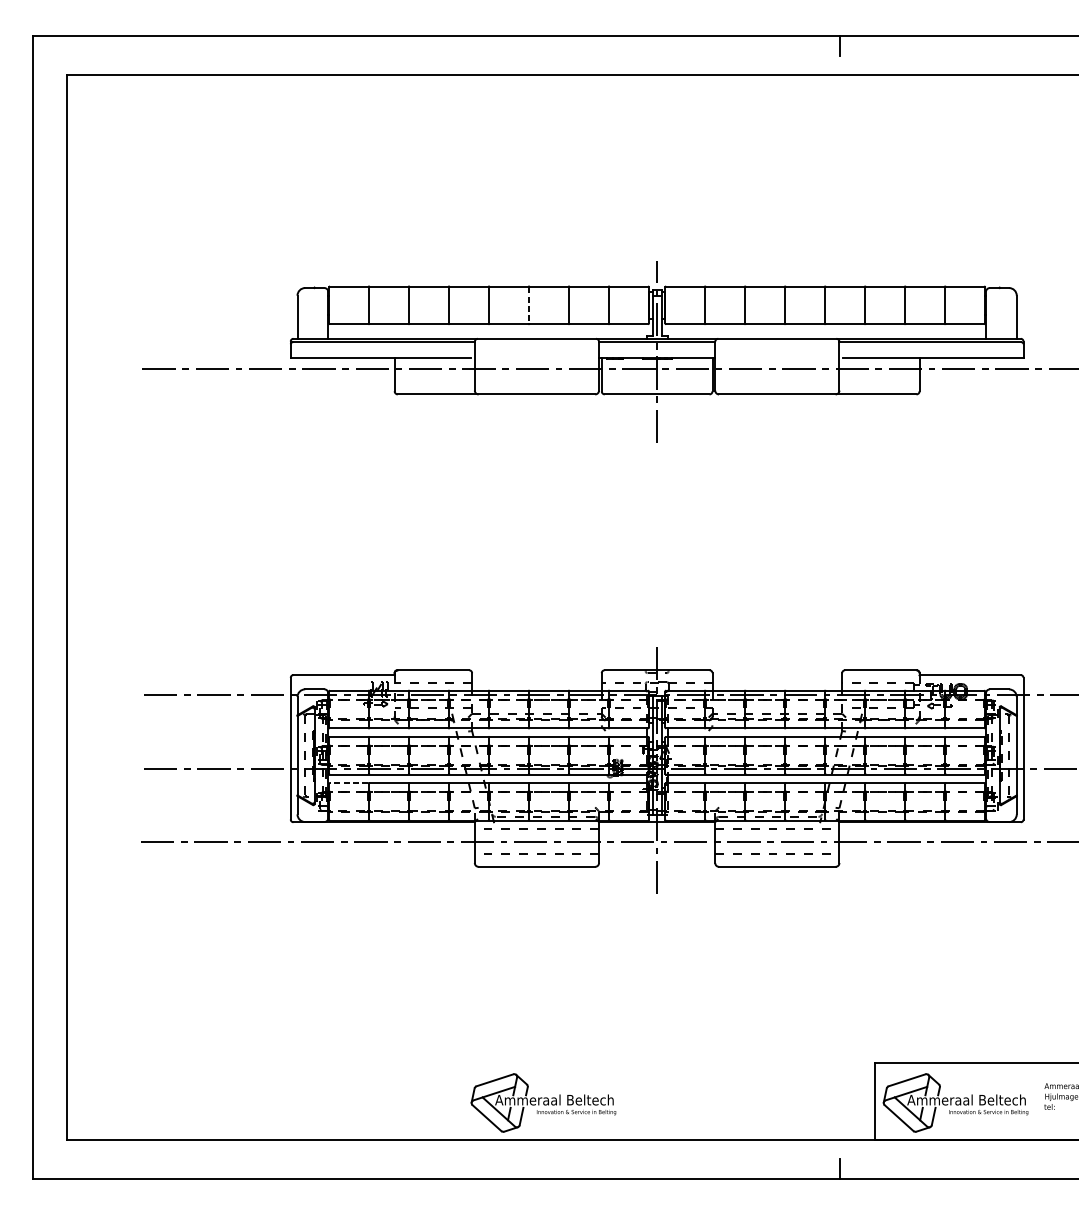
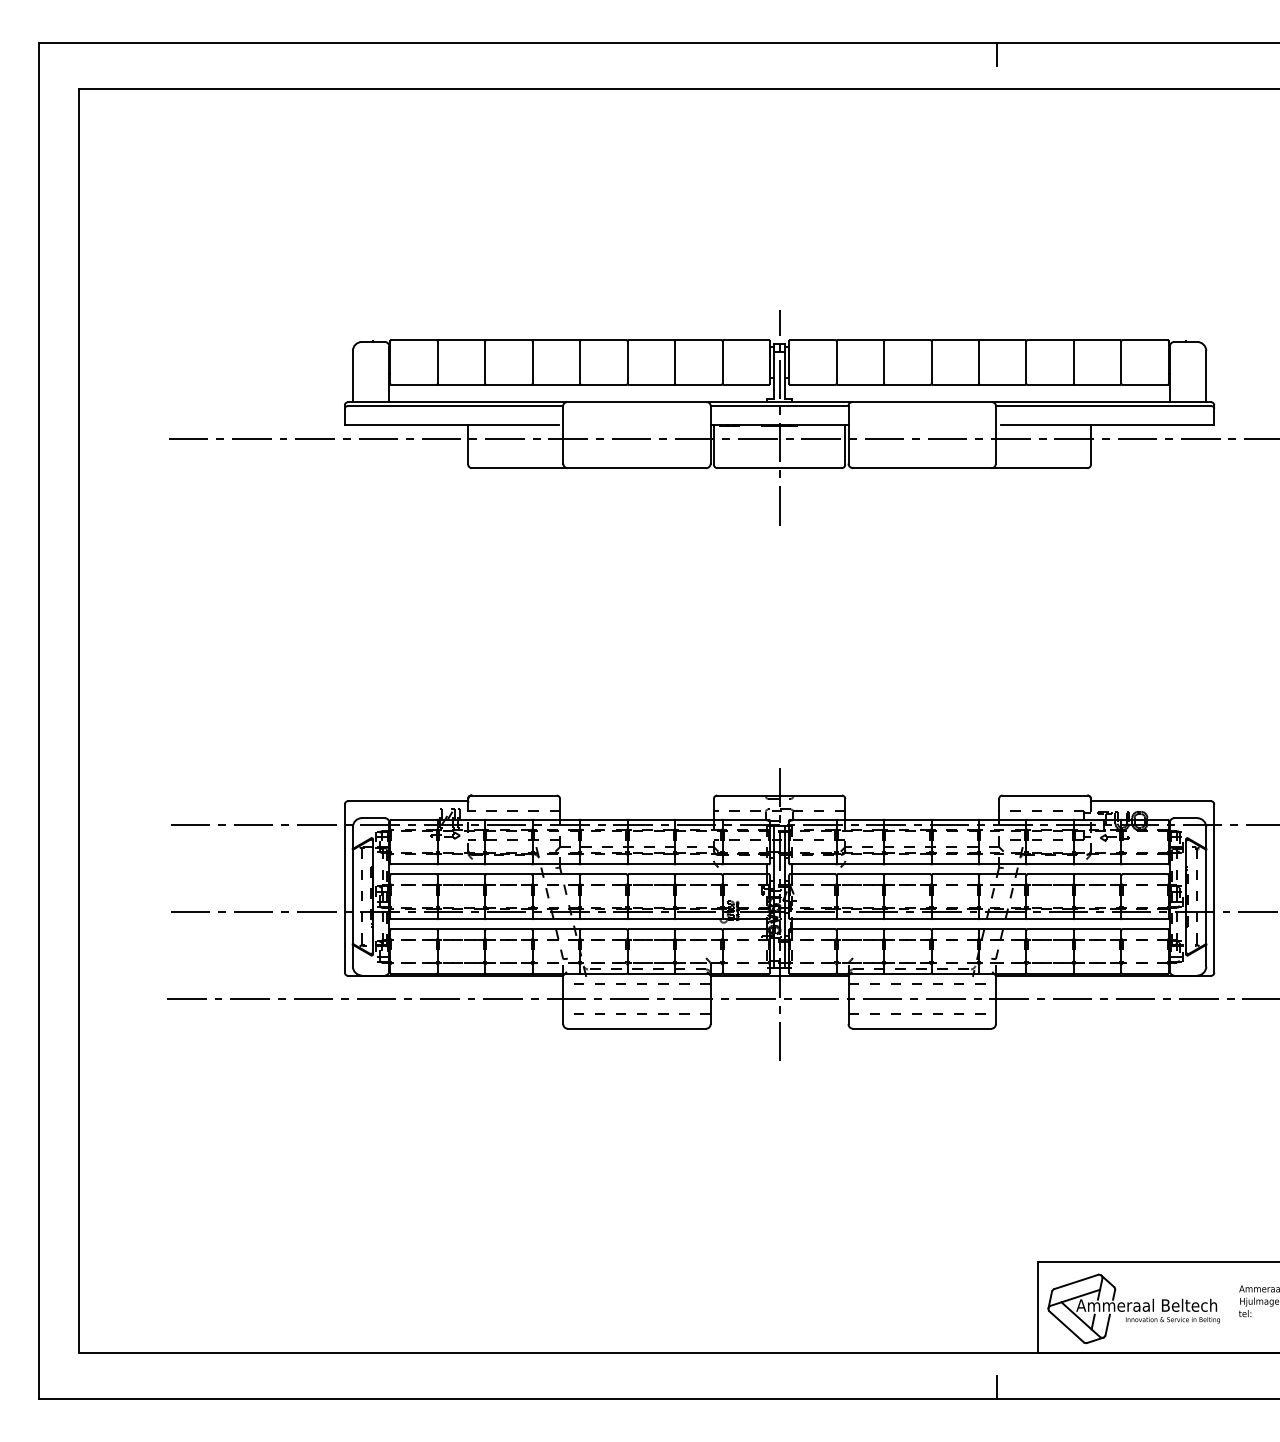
line: (528, 305) -> (627, 362), dashed -> solid
line: (349, 783) -> (414, 929), dashed -> solid
part: (543, 1102) -> (644, 1308), removed

